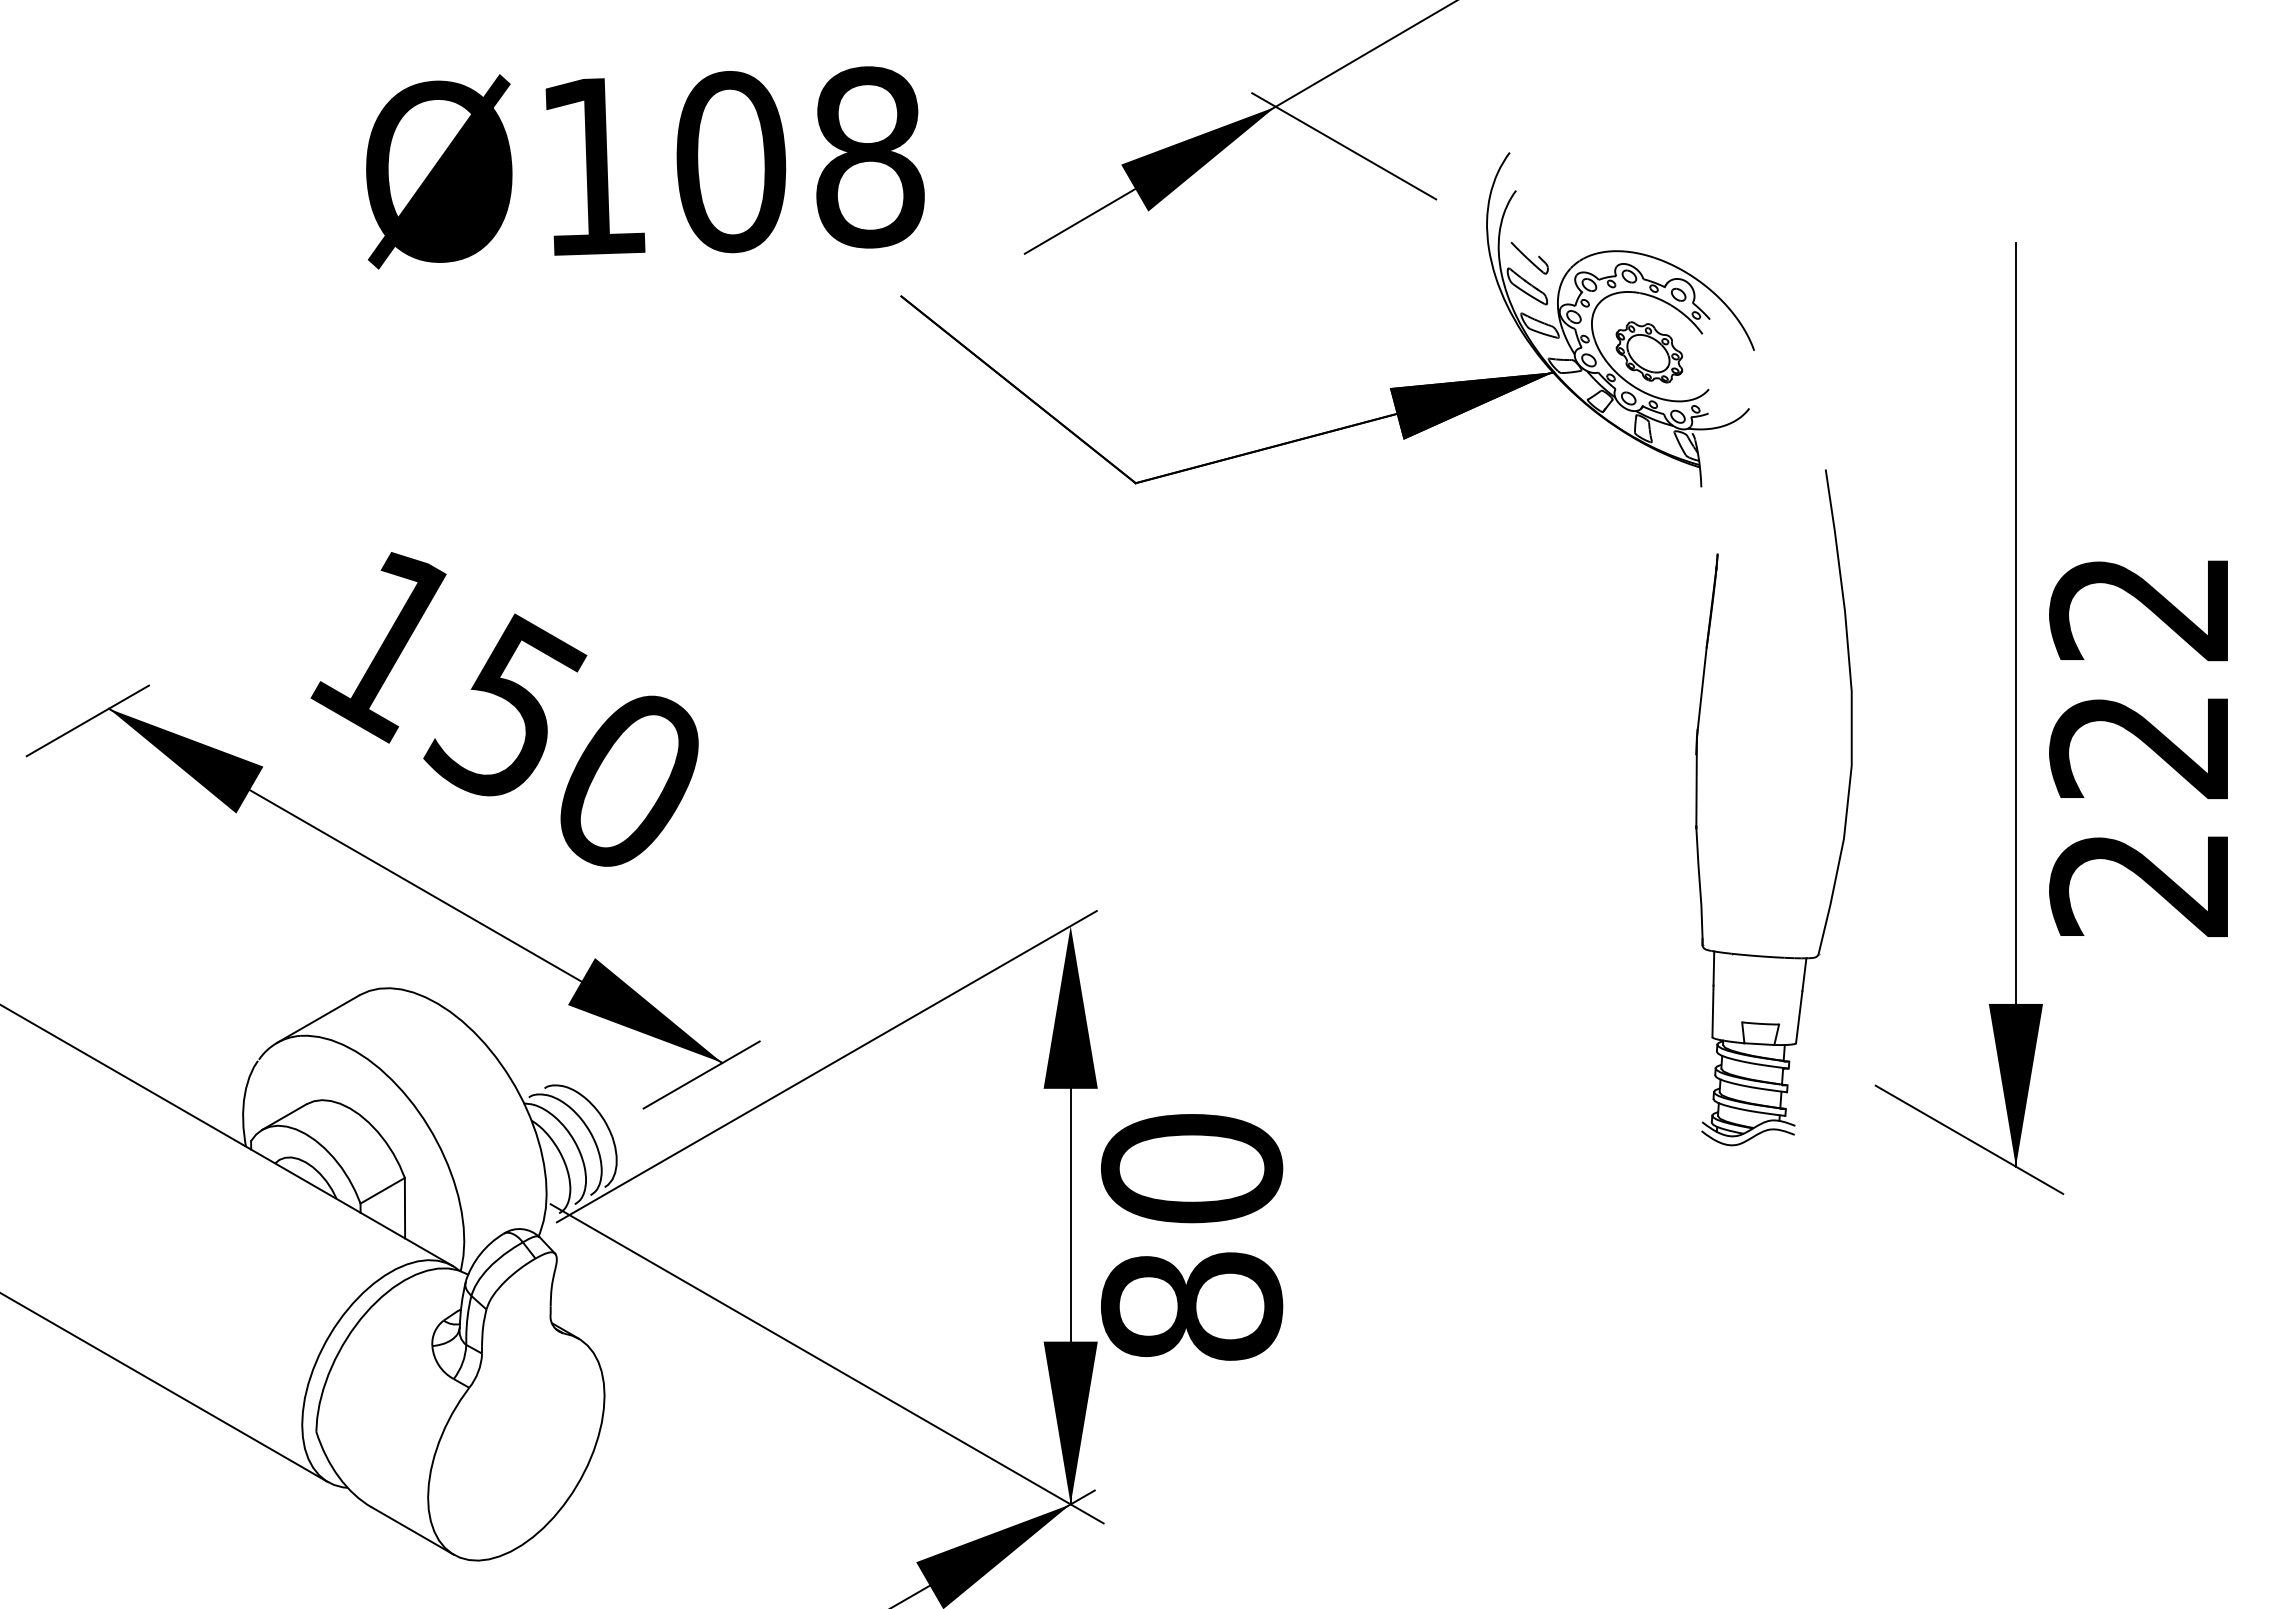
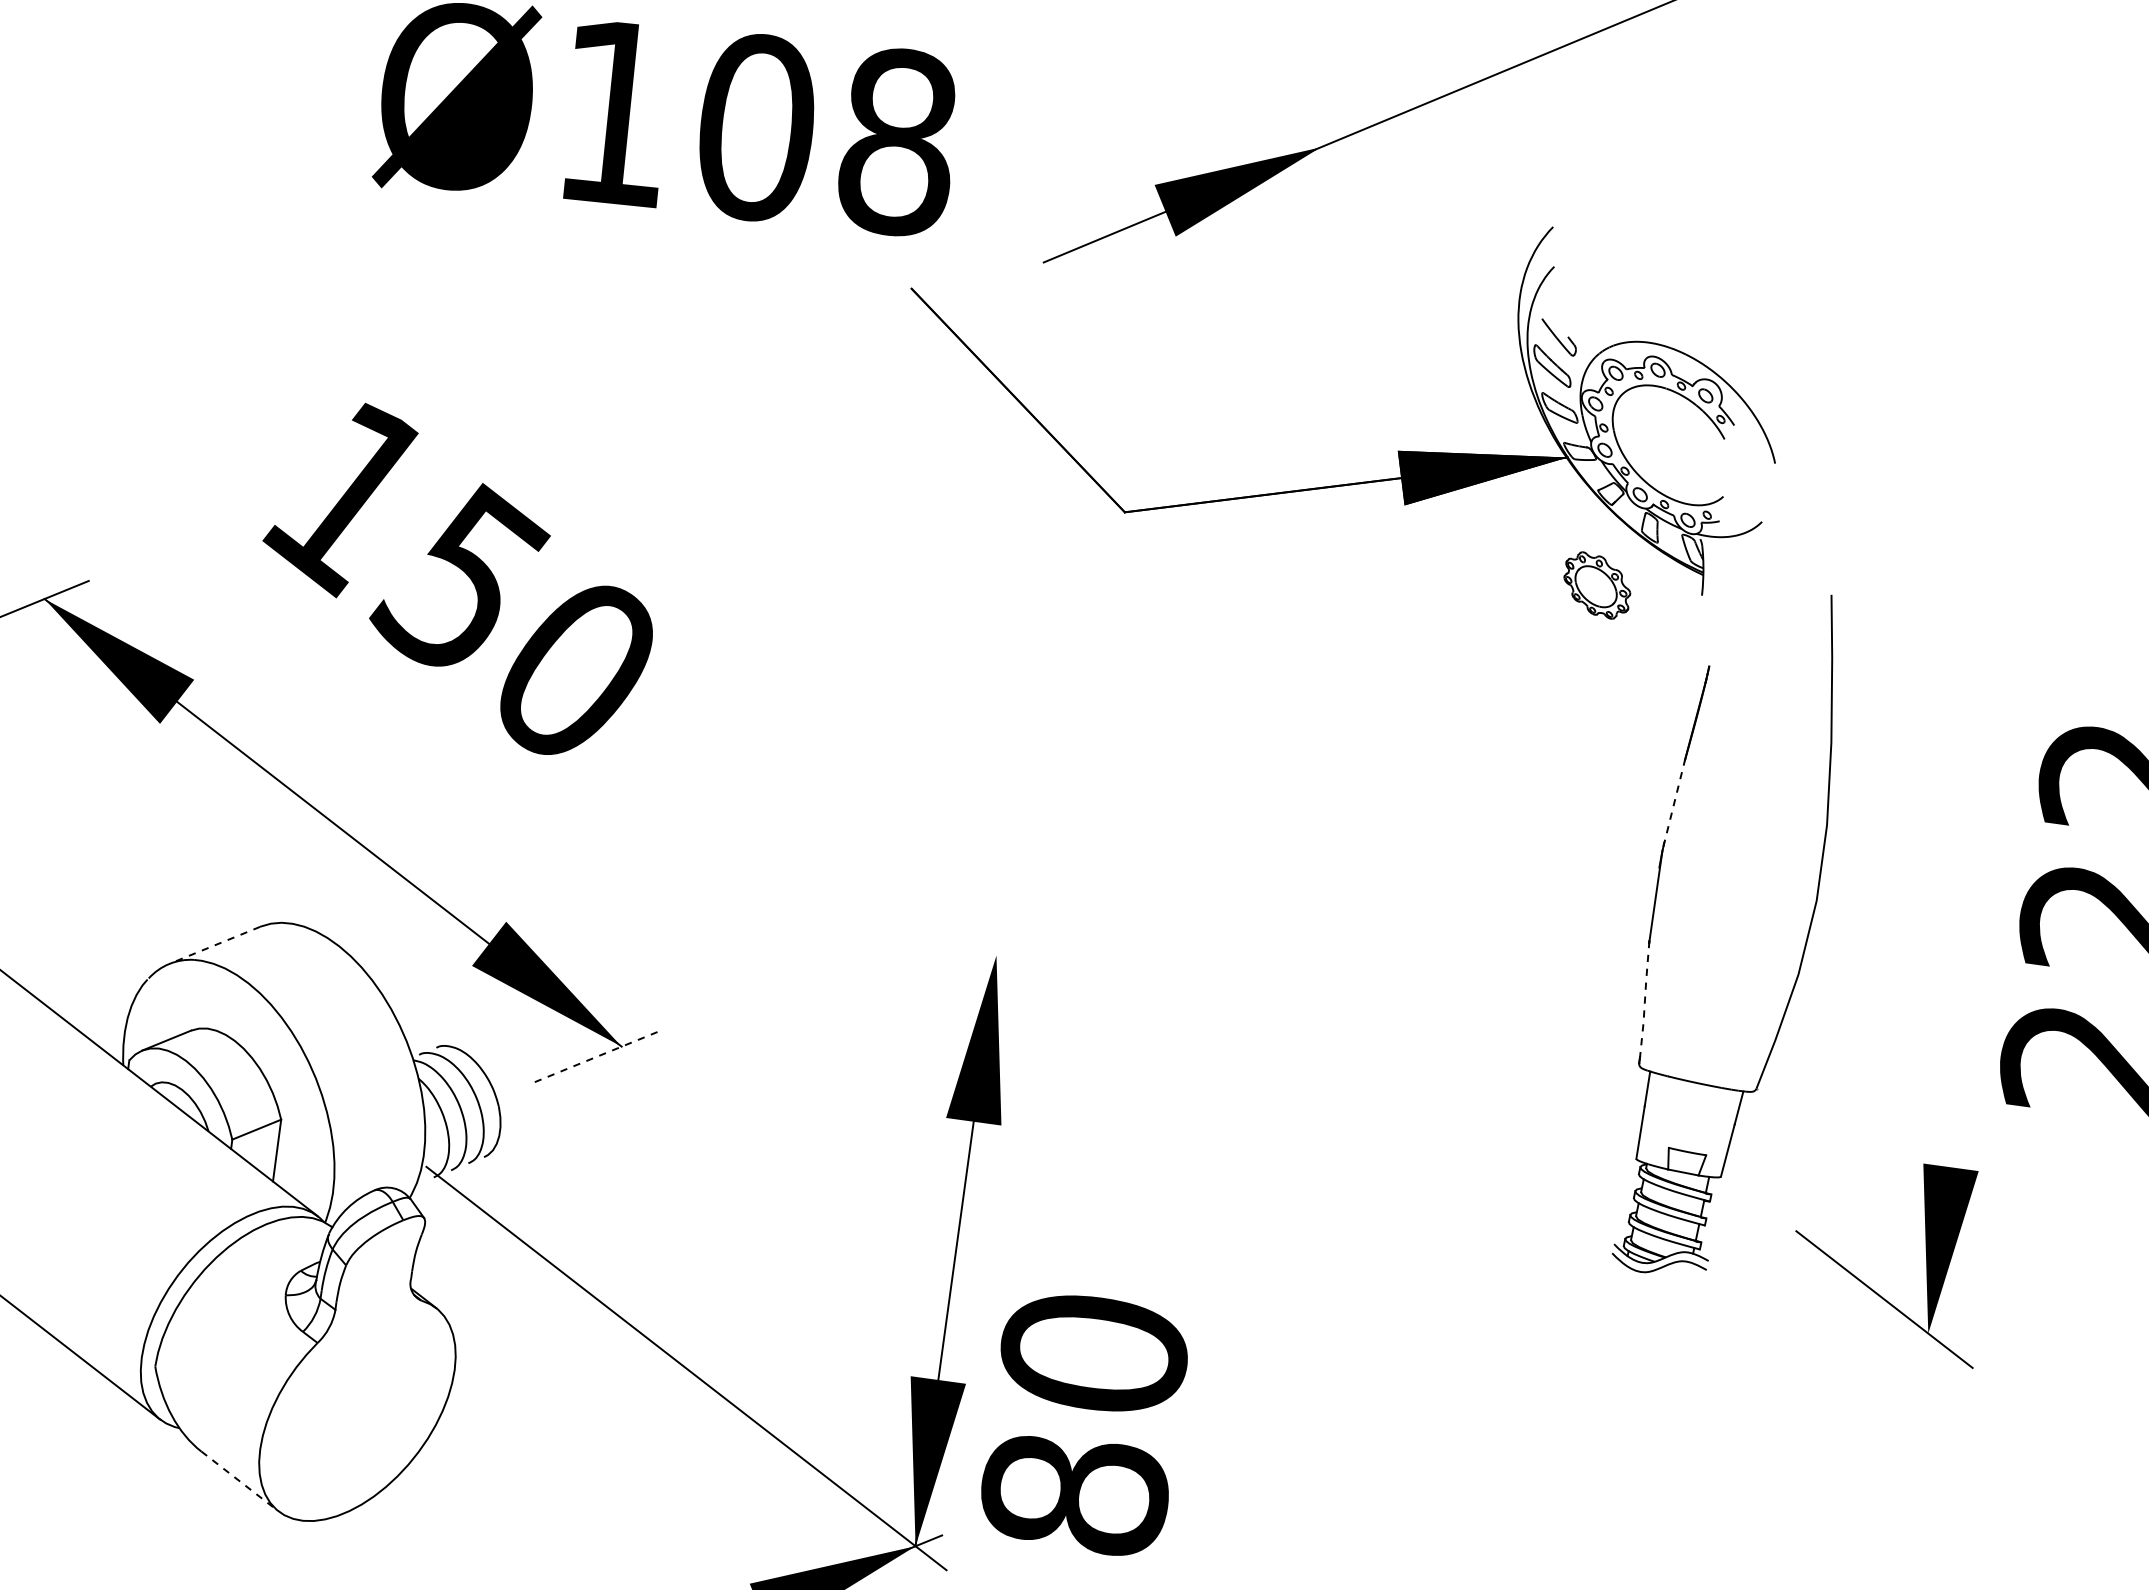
line: (1344, 146) -> (1385, 197), removed
part: (1649, 352) -> (1597, 585), moved
line: (1701, 691) -> (1673, 804), solid -> dashed
line: (2015, 704) -> (1992, 861), removed
text: (504, 709) -> (458, 579), moved
line: (1699, 883) -> (1644, 1000), solid -> dashed
line: (318, 1019) -> (215, 945), solid -> dashed
line: (826, 1066) -> (727, 1064), removed
line: (702, 1074) -> (599, 1055), solid -> dashed
text: (1192, 1237) -> (1085, 1423), moved
line: (413, 1531) -> (240, 1481), solid -> dashed

